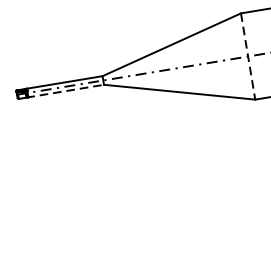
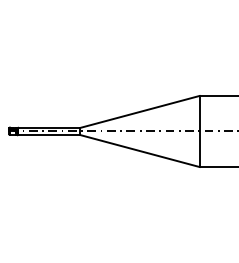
line: (248, 56) -> (199, 131), dashed -> solid
line: (65, 91) -> (48, 135), dashed -> solid

